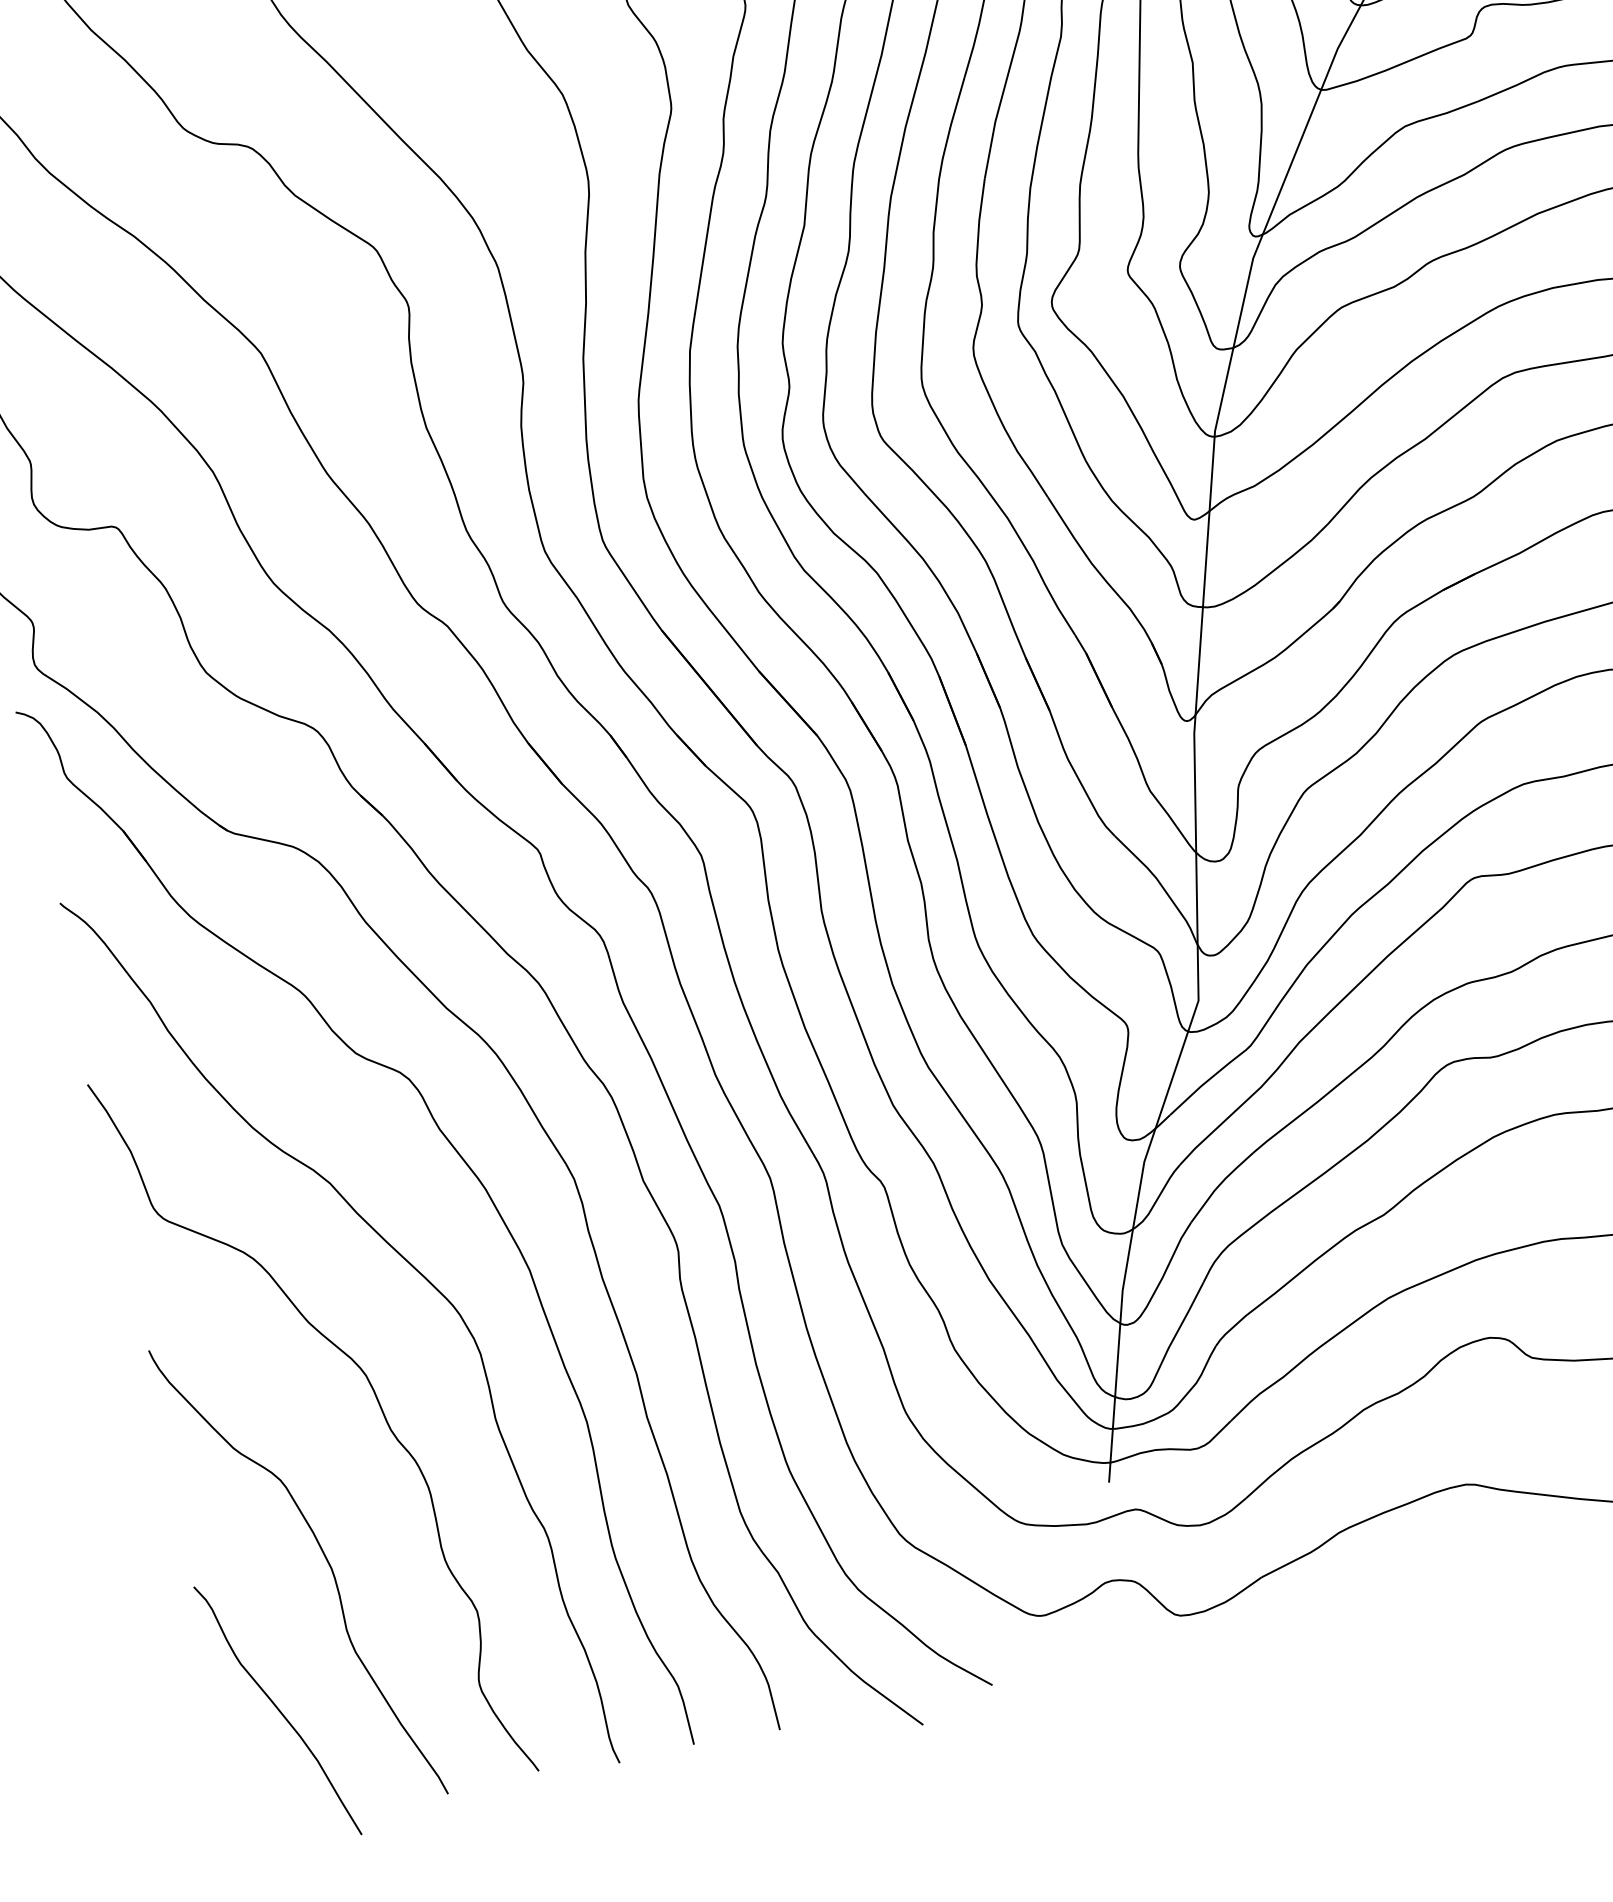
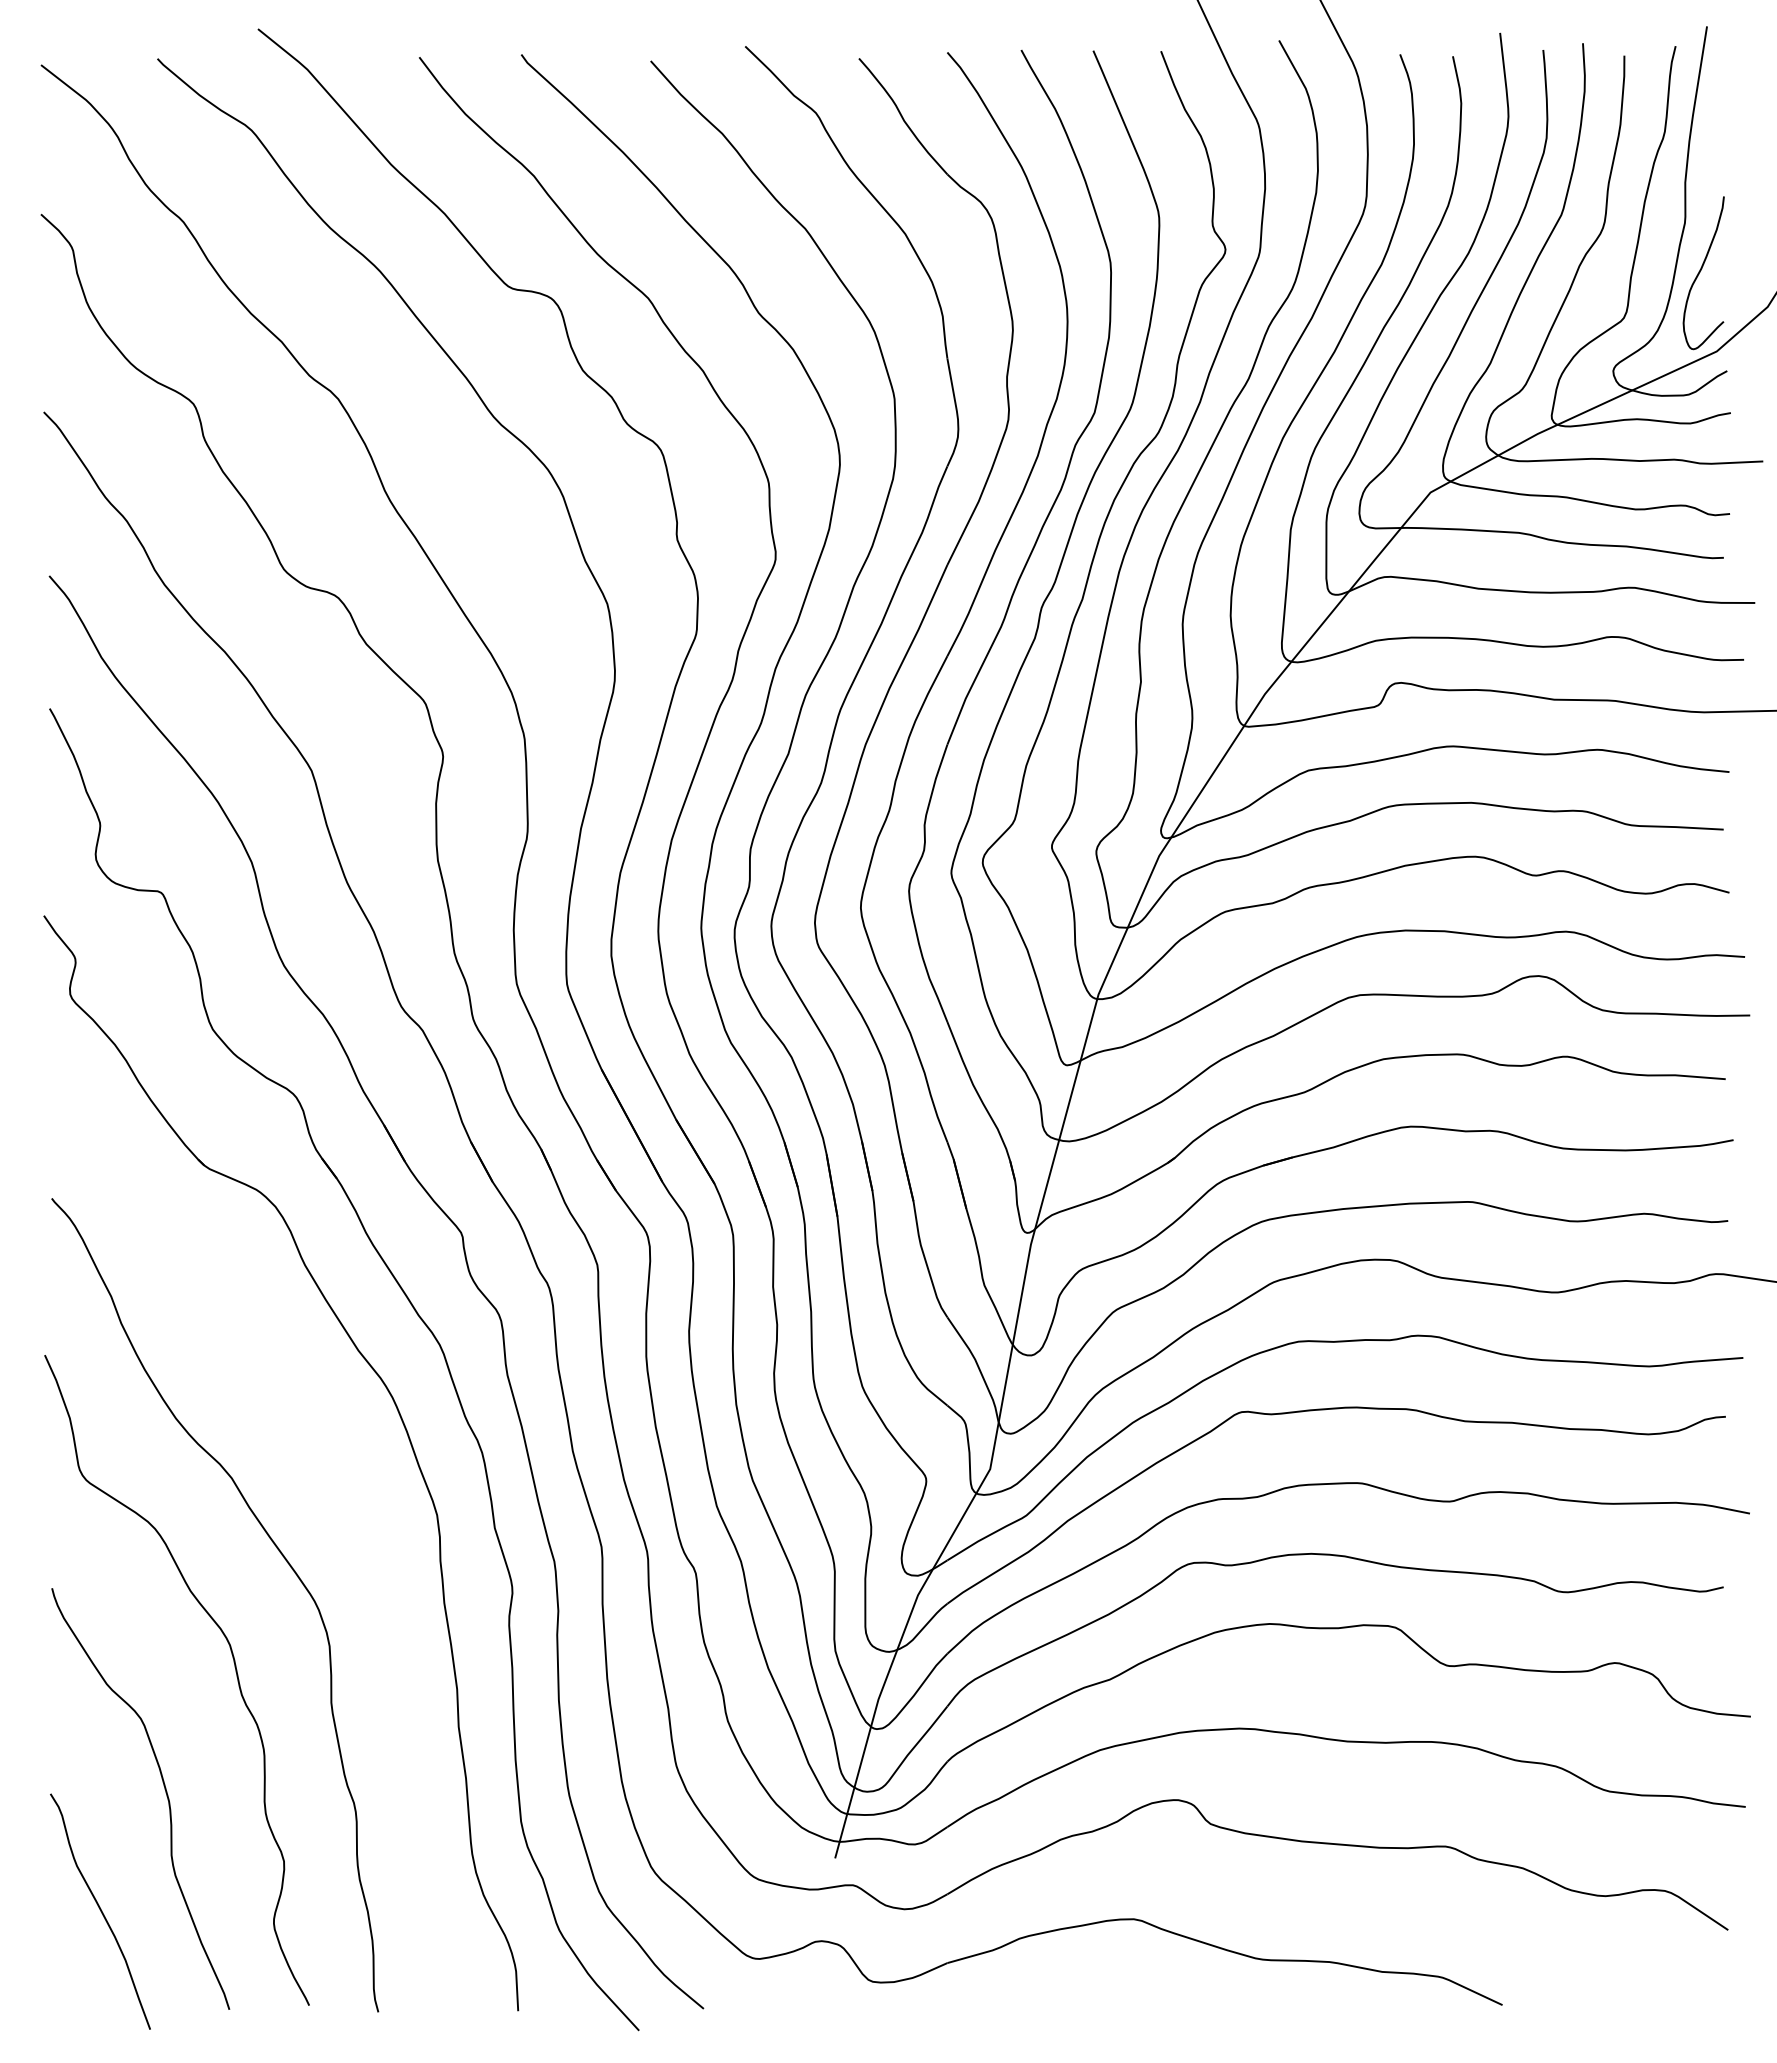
part: (454, 1150) -> (341, 1471), removed

